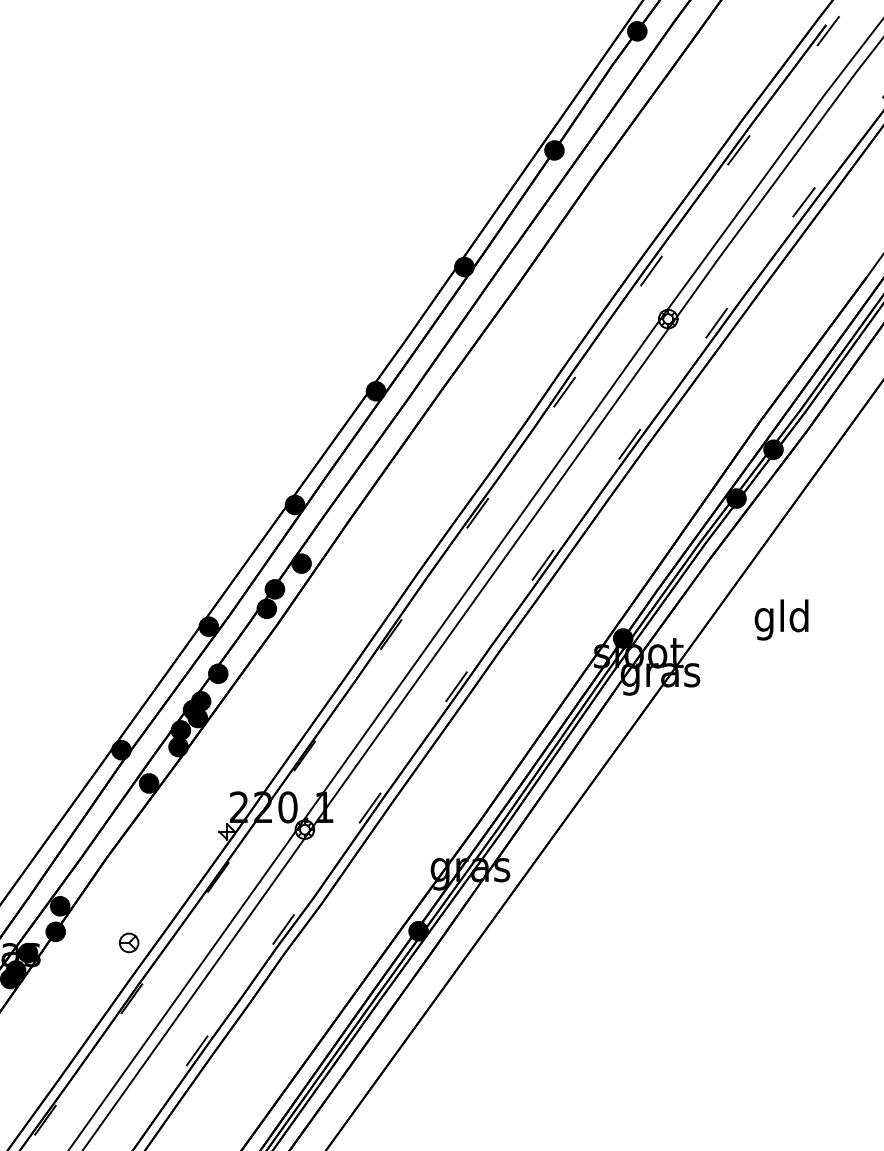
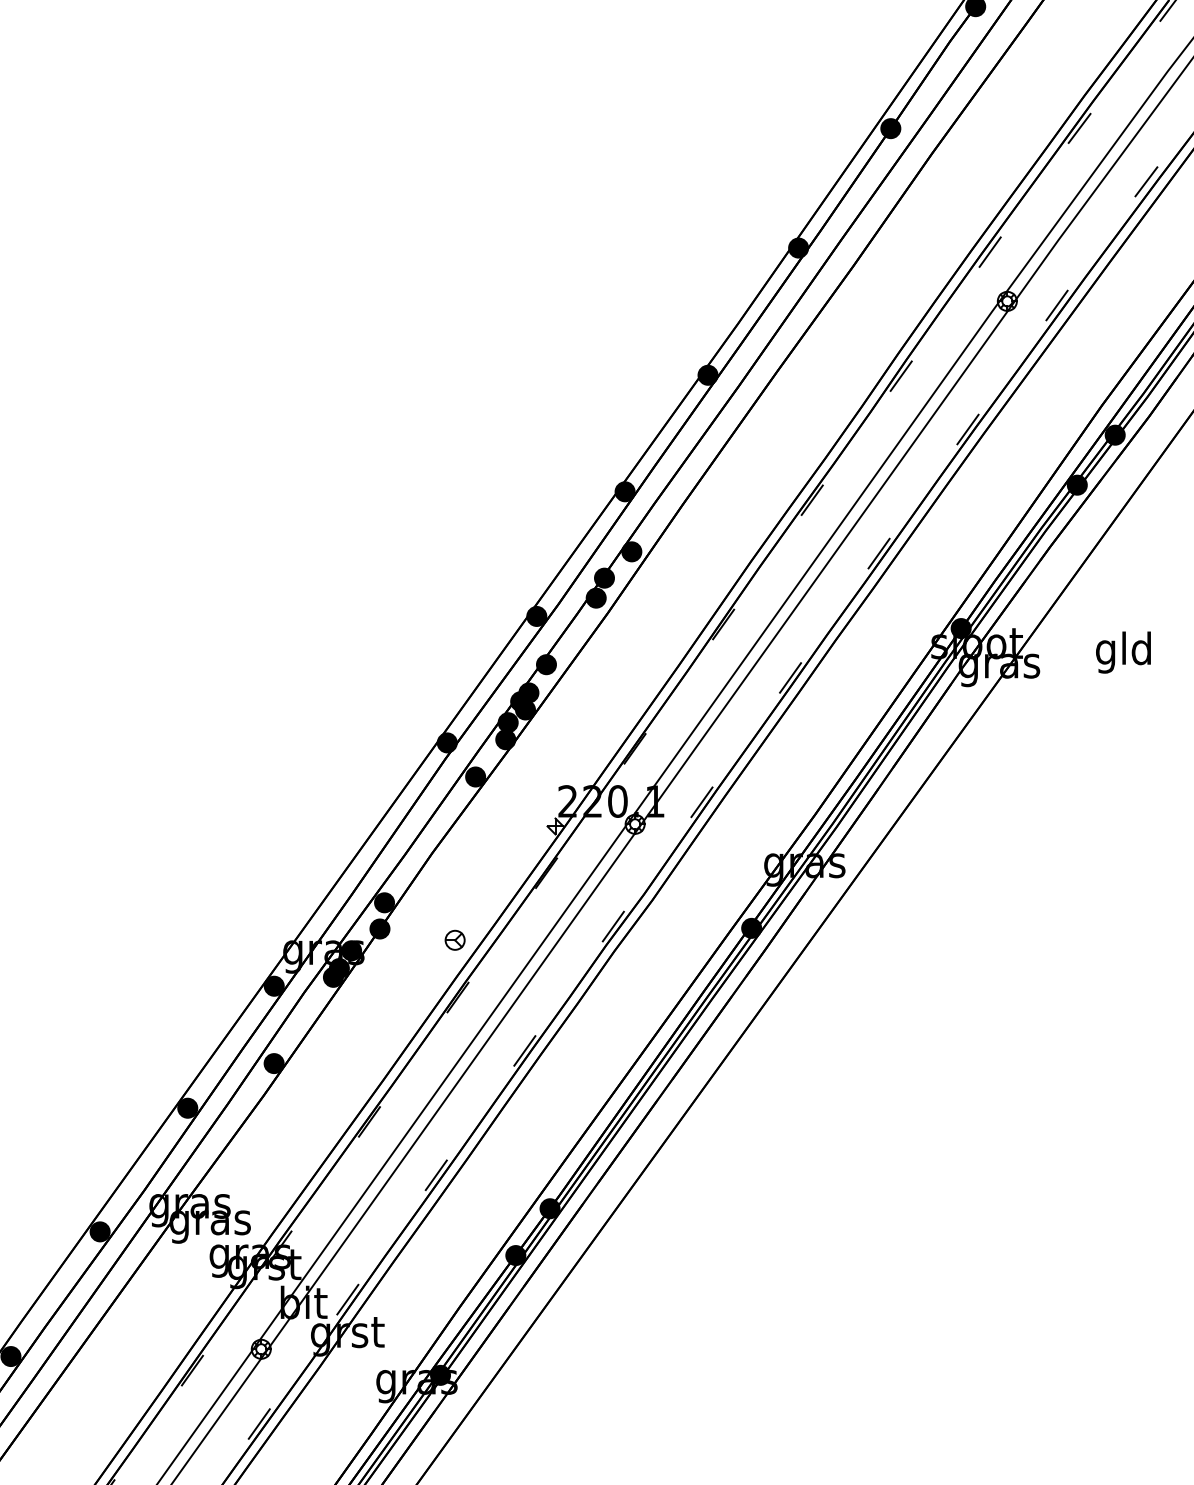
text: (781, 619) -> (1123, 652), moved

